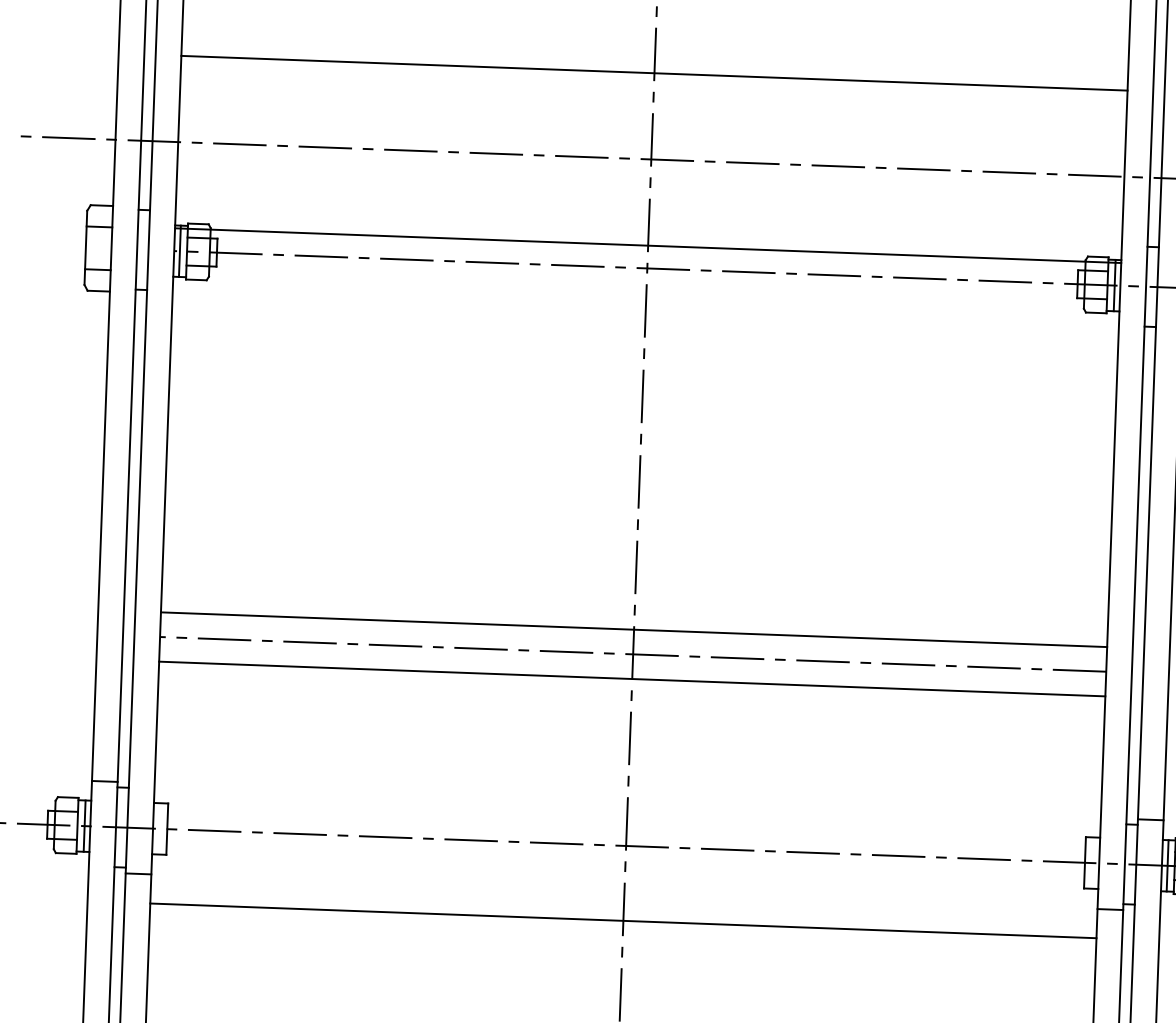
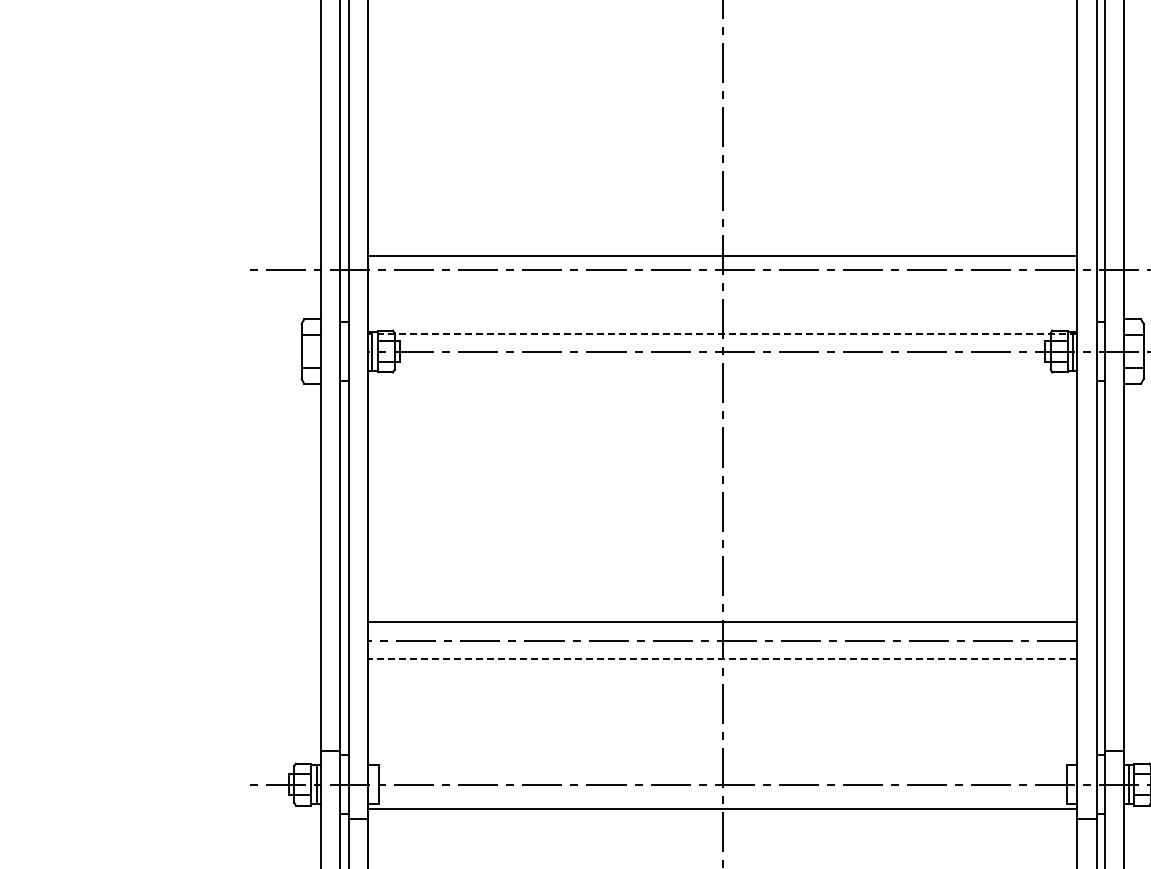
line: (654, 73) -> (722, 256), moved
line: (647, 245) -> (722, 334), solid -> dashed
line: (632, 679) -> (722, 659), solid -> dashed
line: (623, 920) -> (722, 808), moved

